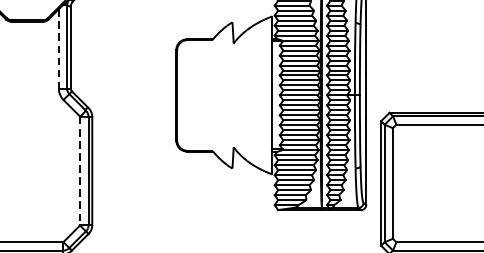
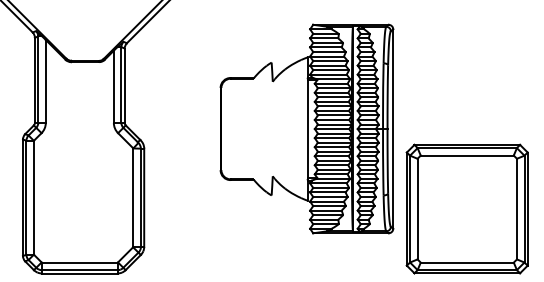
line: (58, 49) -> (113, 87), dashed -> solid
line: (80, 171) -> (133, 198), dashed -> solid

